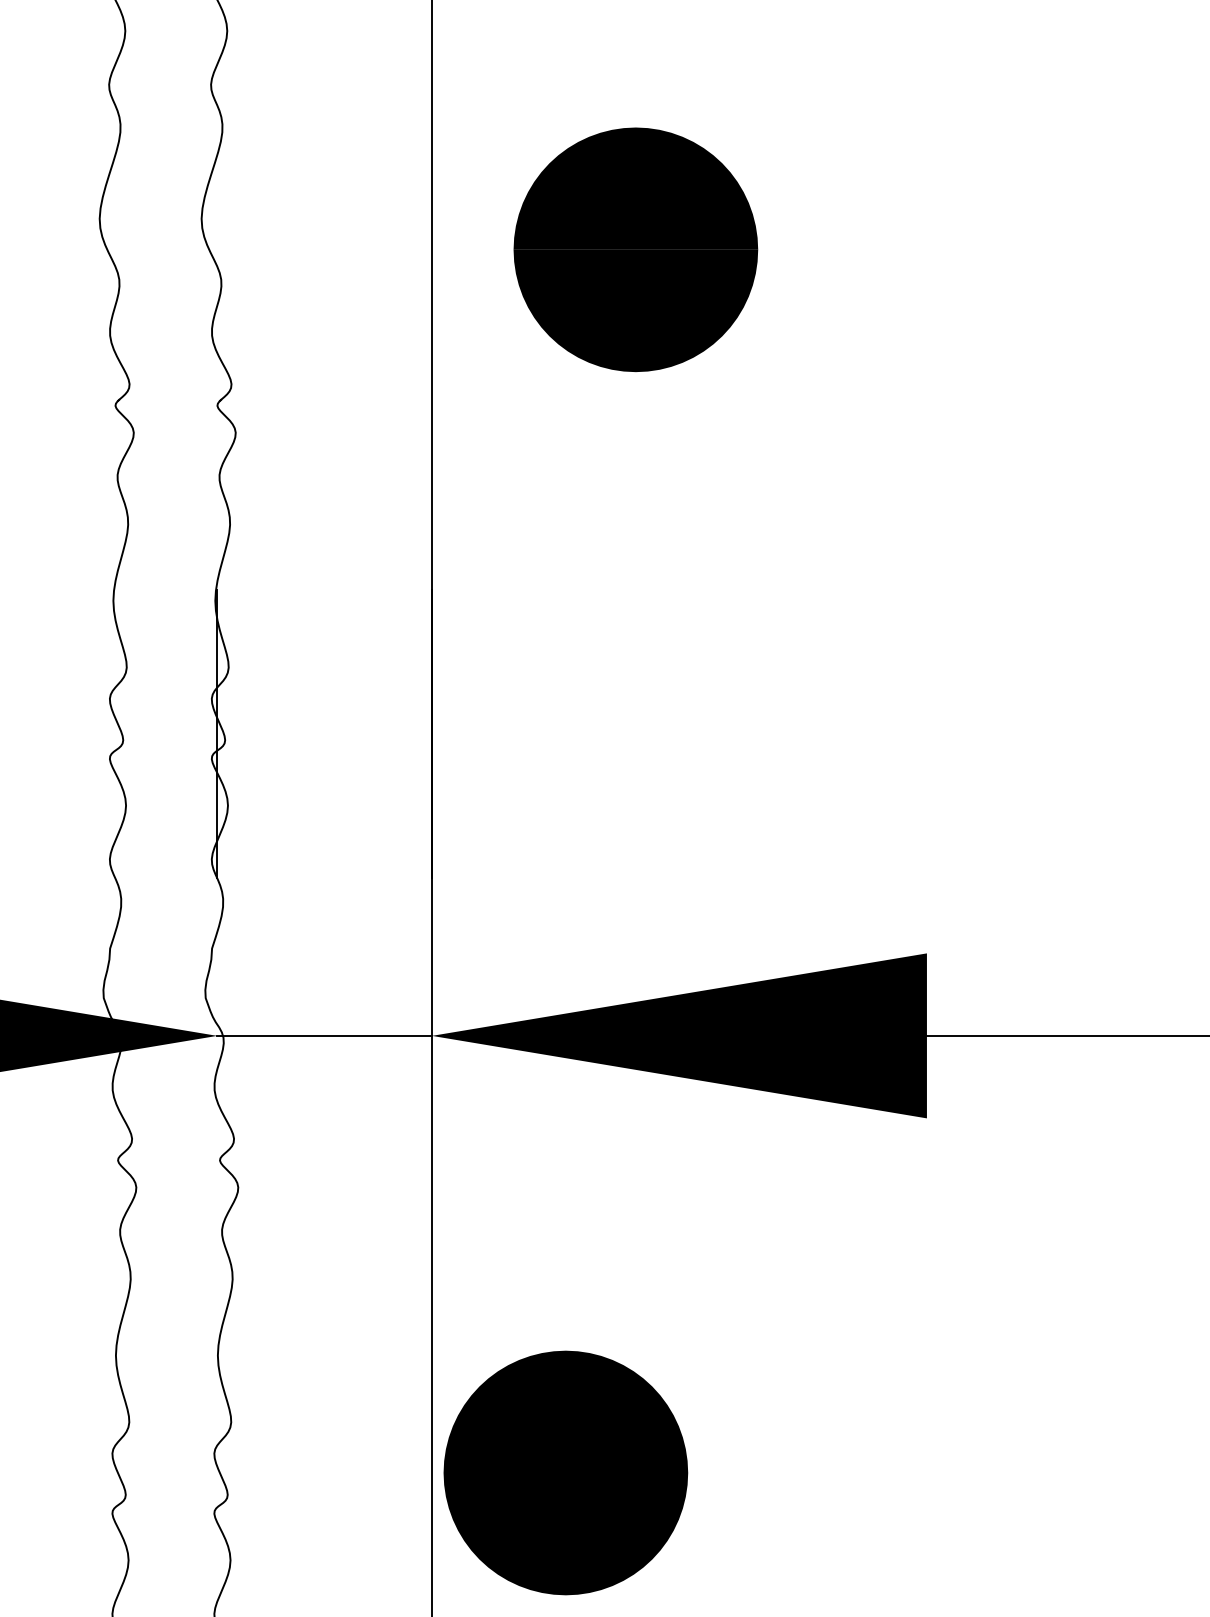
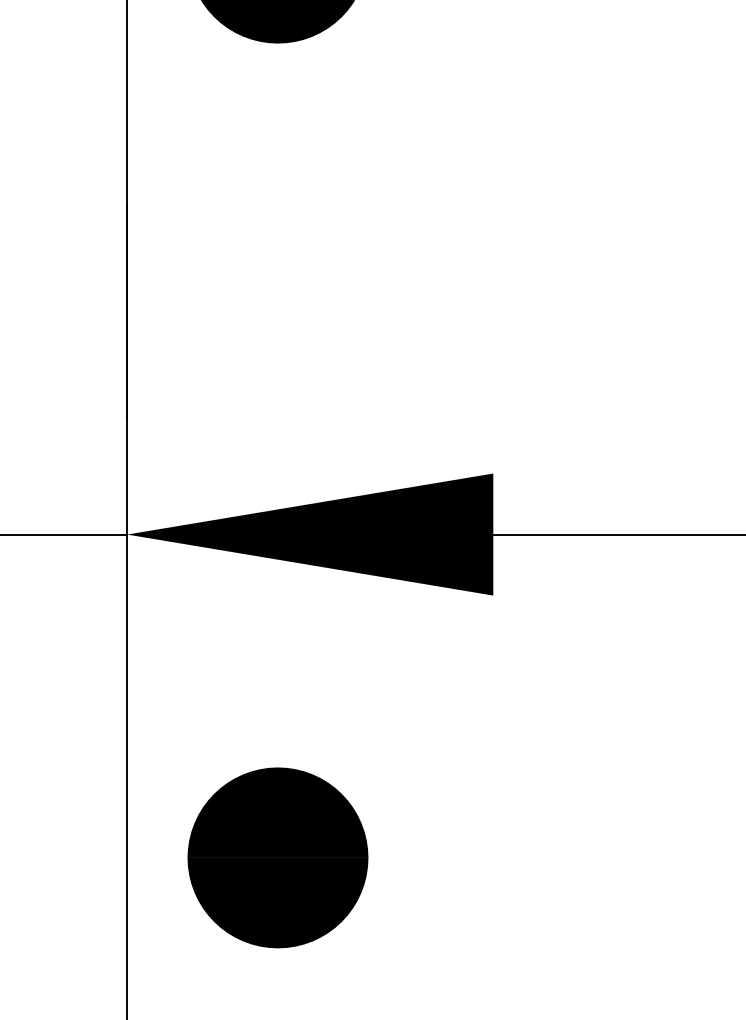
part: (565, 1472) -> (277, 857), moved

